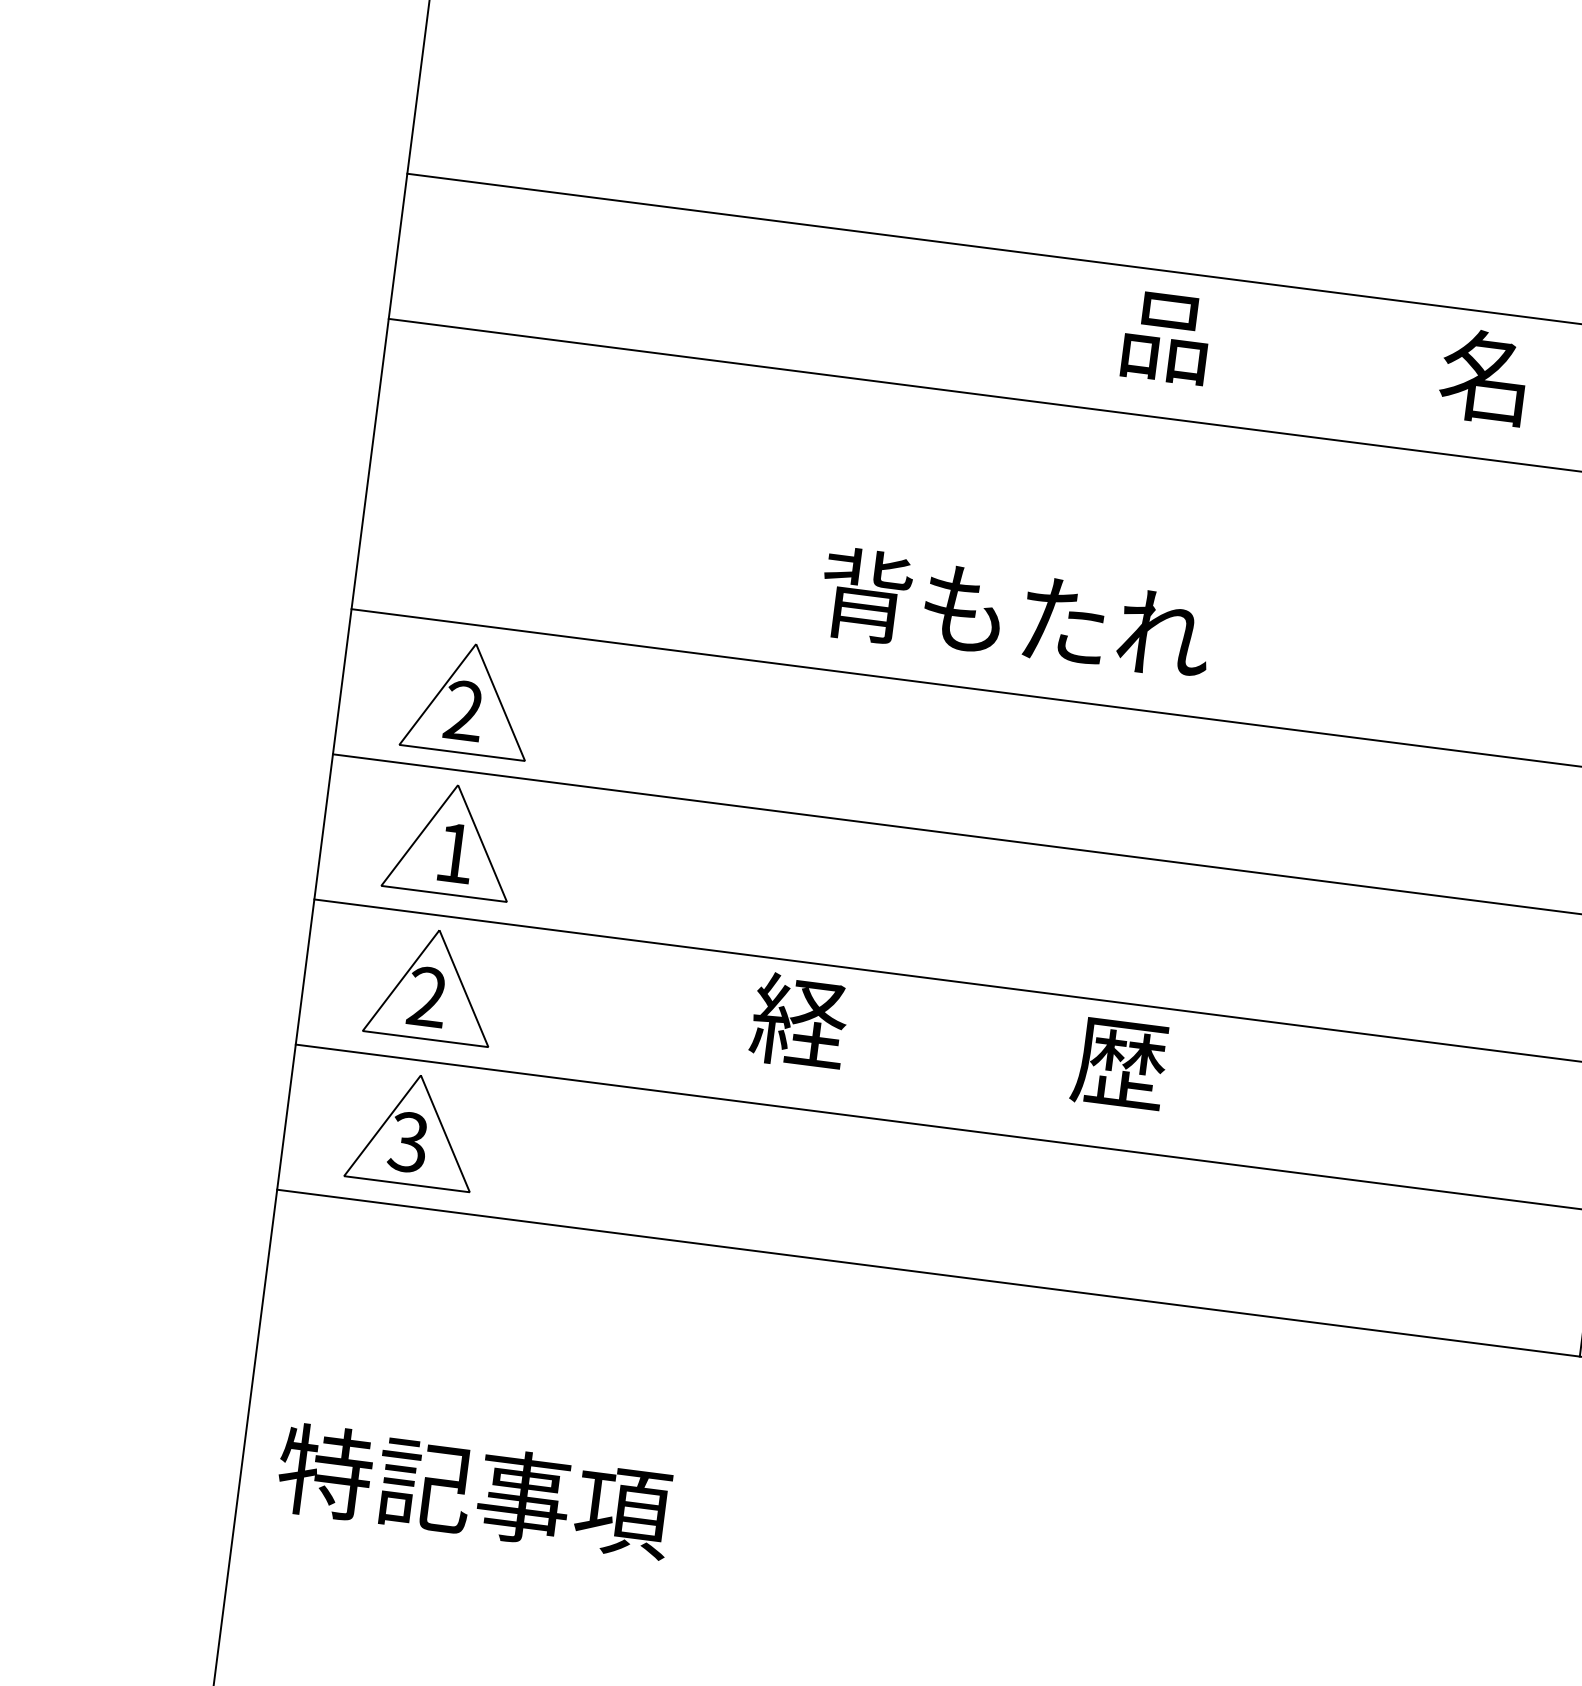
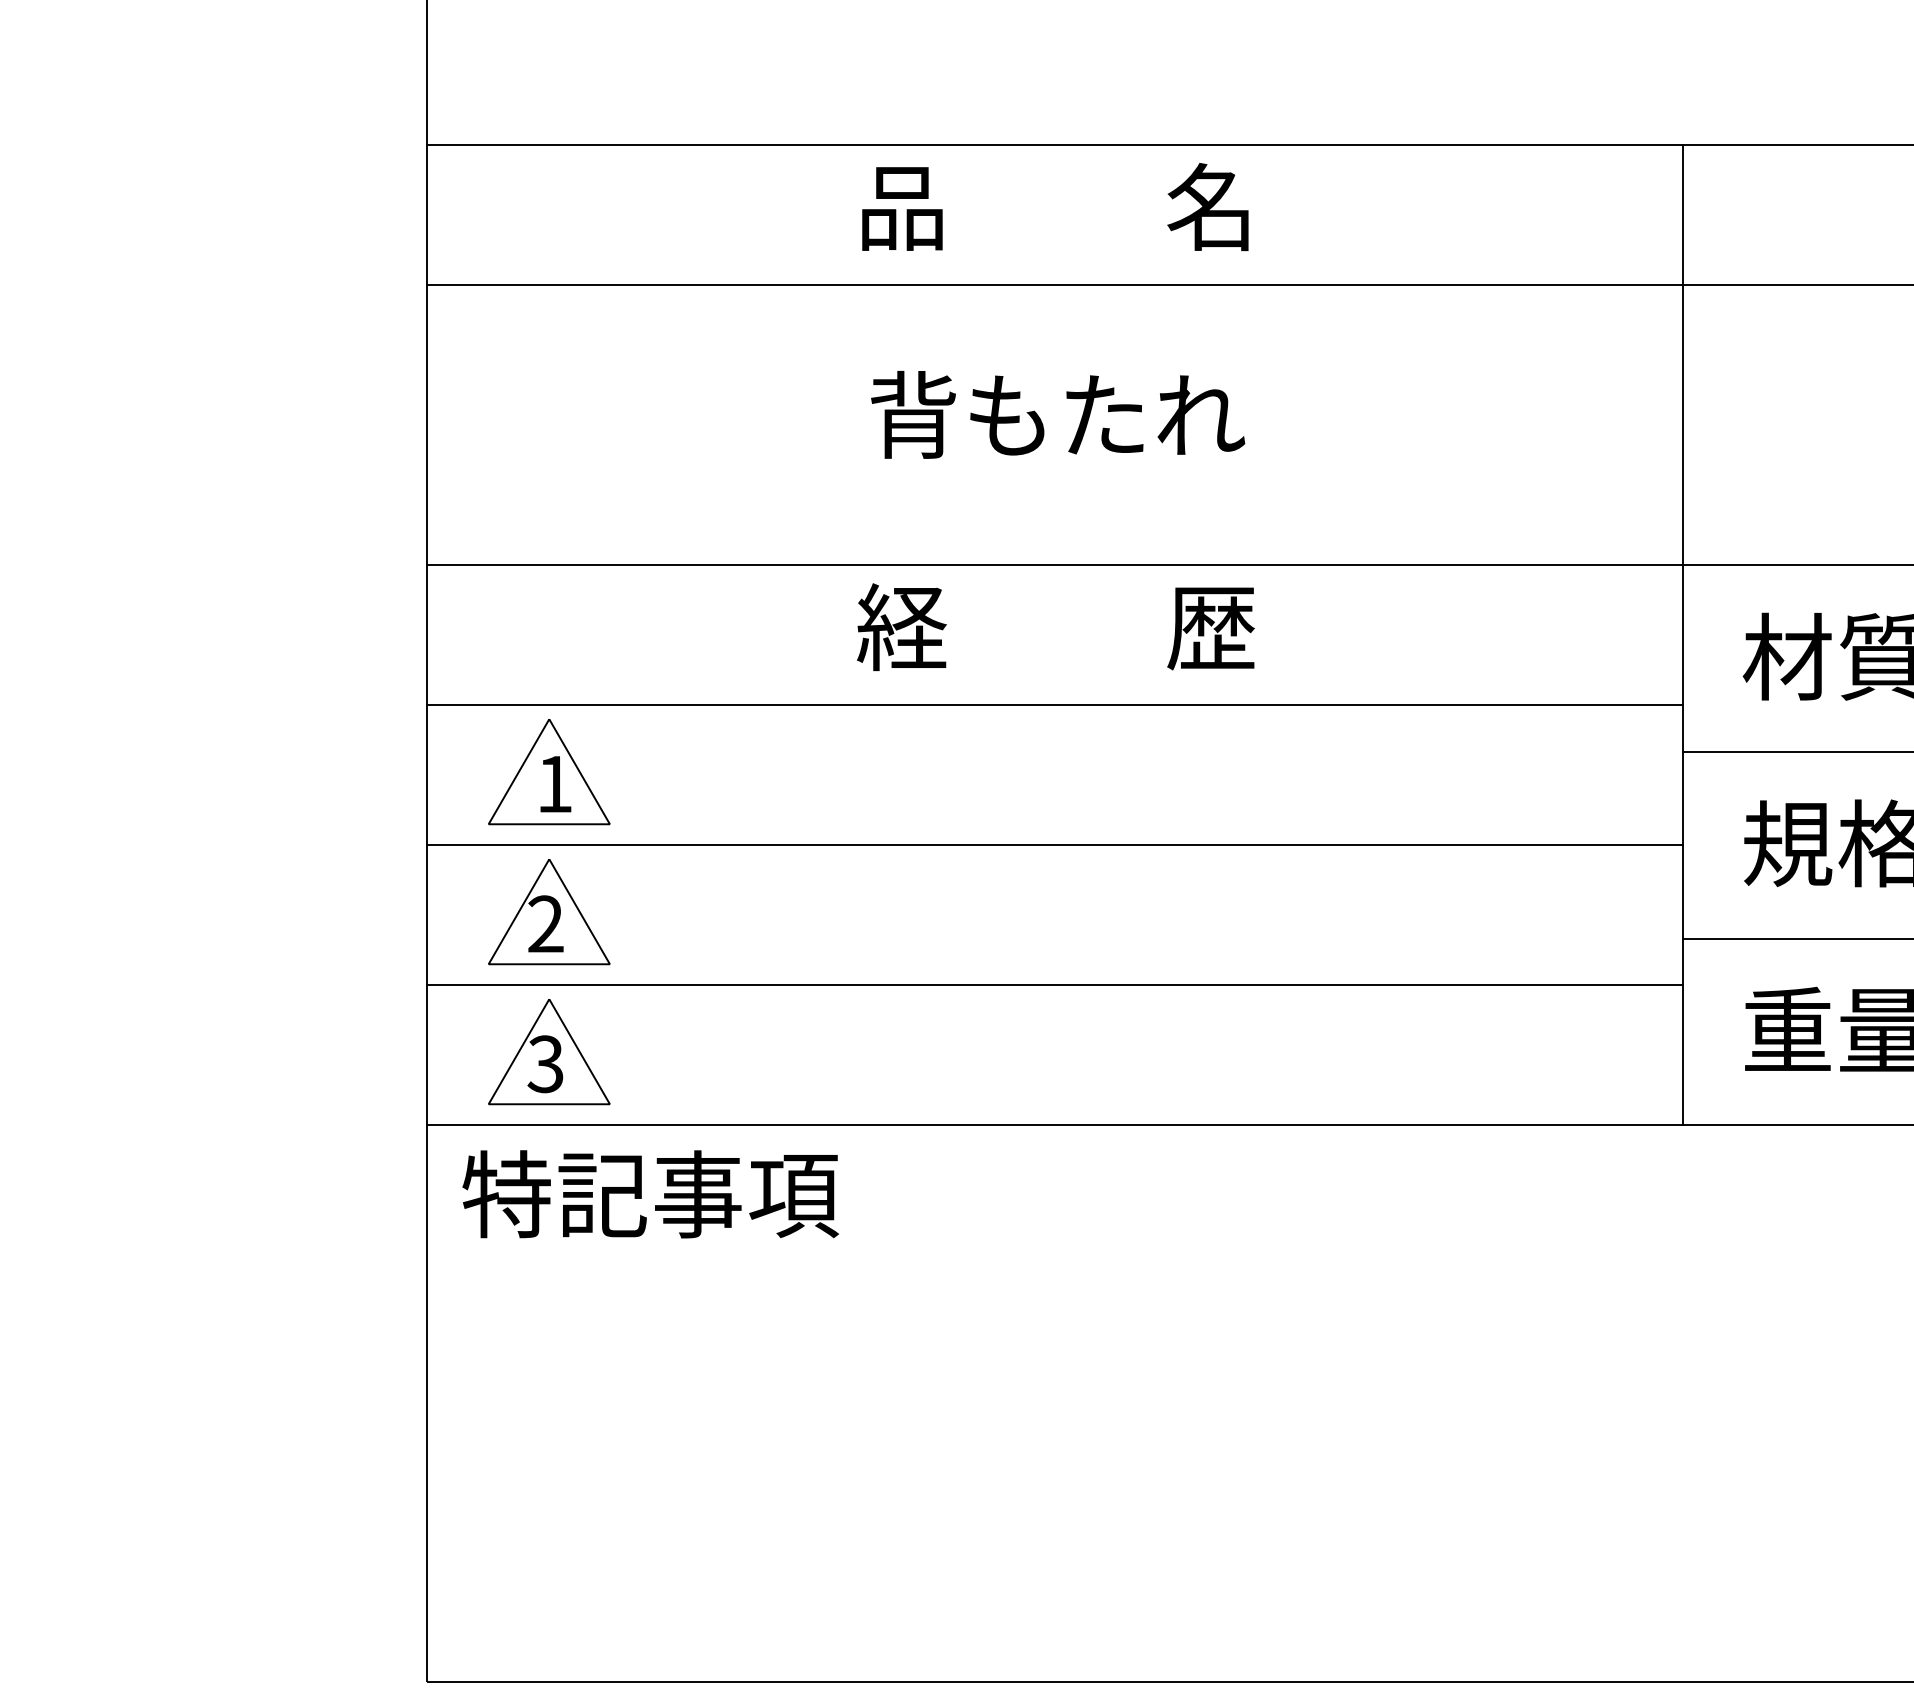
text: (1325, 356) -> (1055, 207), moved
text: (1016, 614) -> (1058, 414), moved
part: (469, 699) -> (549, 636), removed
text: (958, 1041) -> (1055, 626), moved
text: (474, 1491) -> (650, 1194), moved

